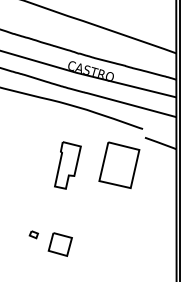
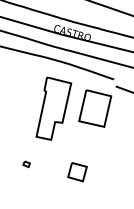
part: (67, 165) -> (53, 108), size x1.67
part: (59, 244) -> (76, 172), moved

